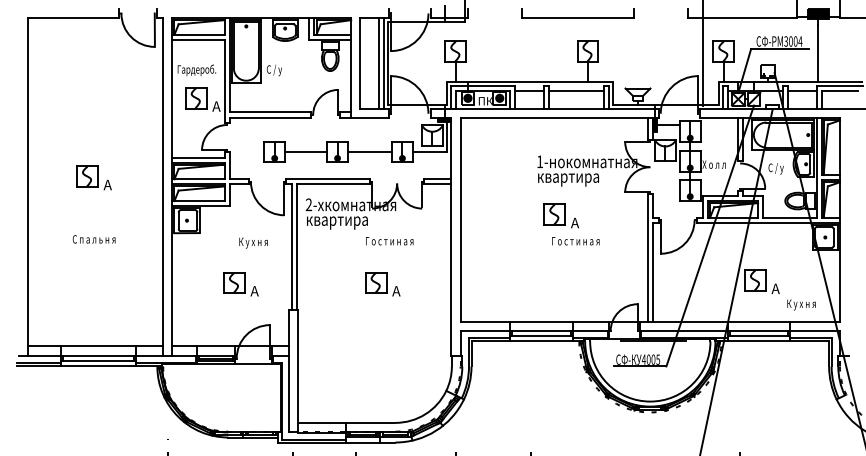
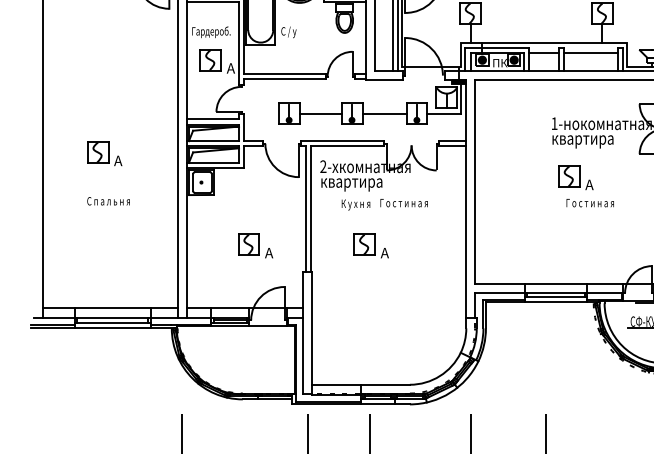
part: (93, 177) -> (103, 153), moved
text: (253, 242) -> (355, 204), moved
part: (382, 284) -> (370, 246), moved

